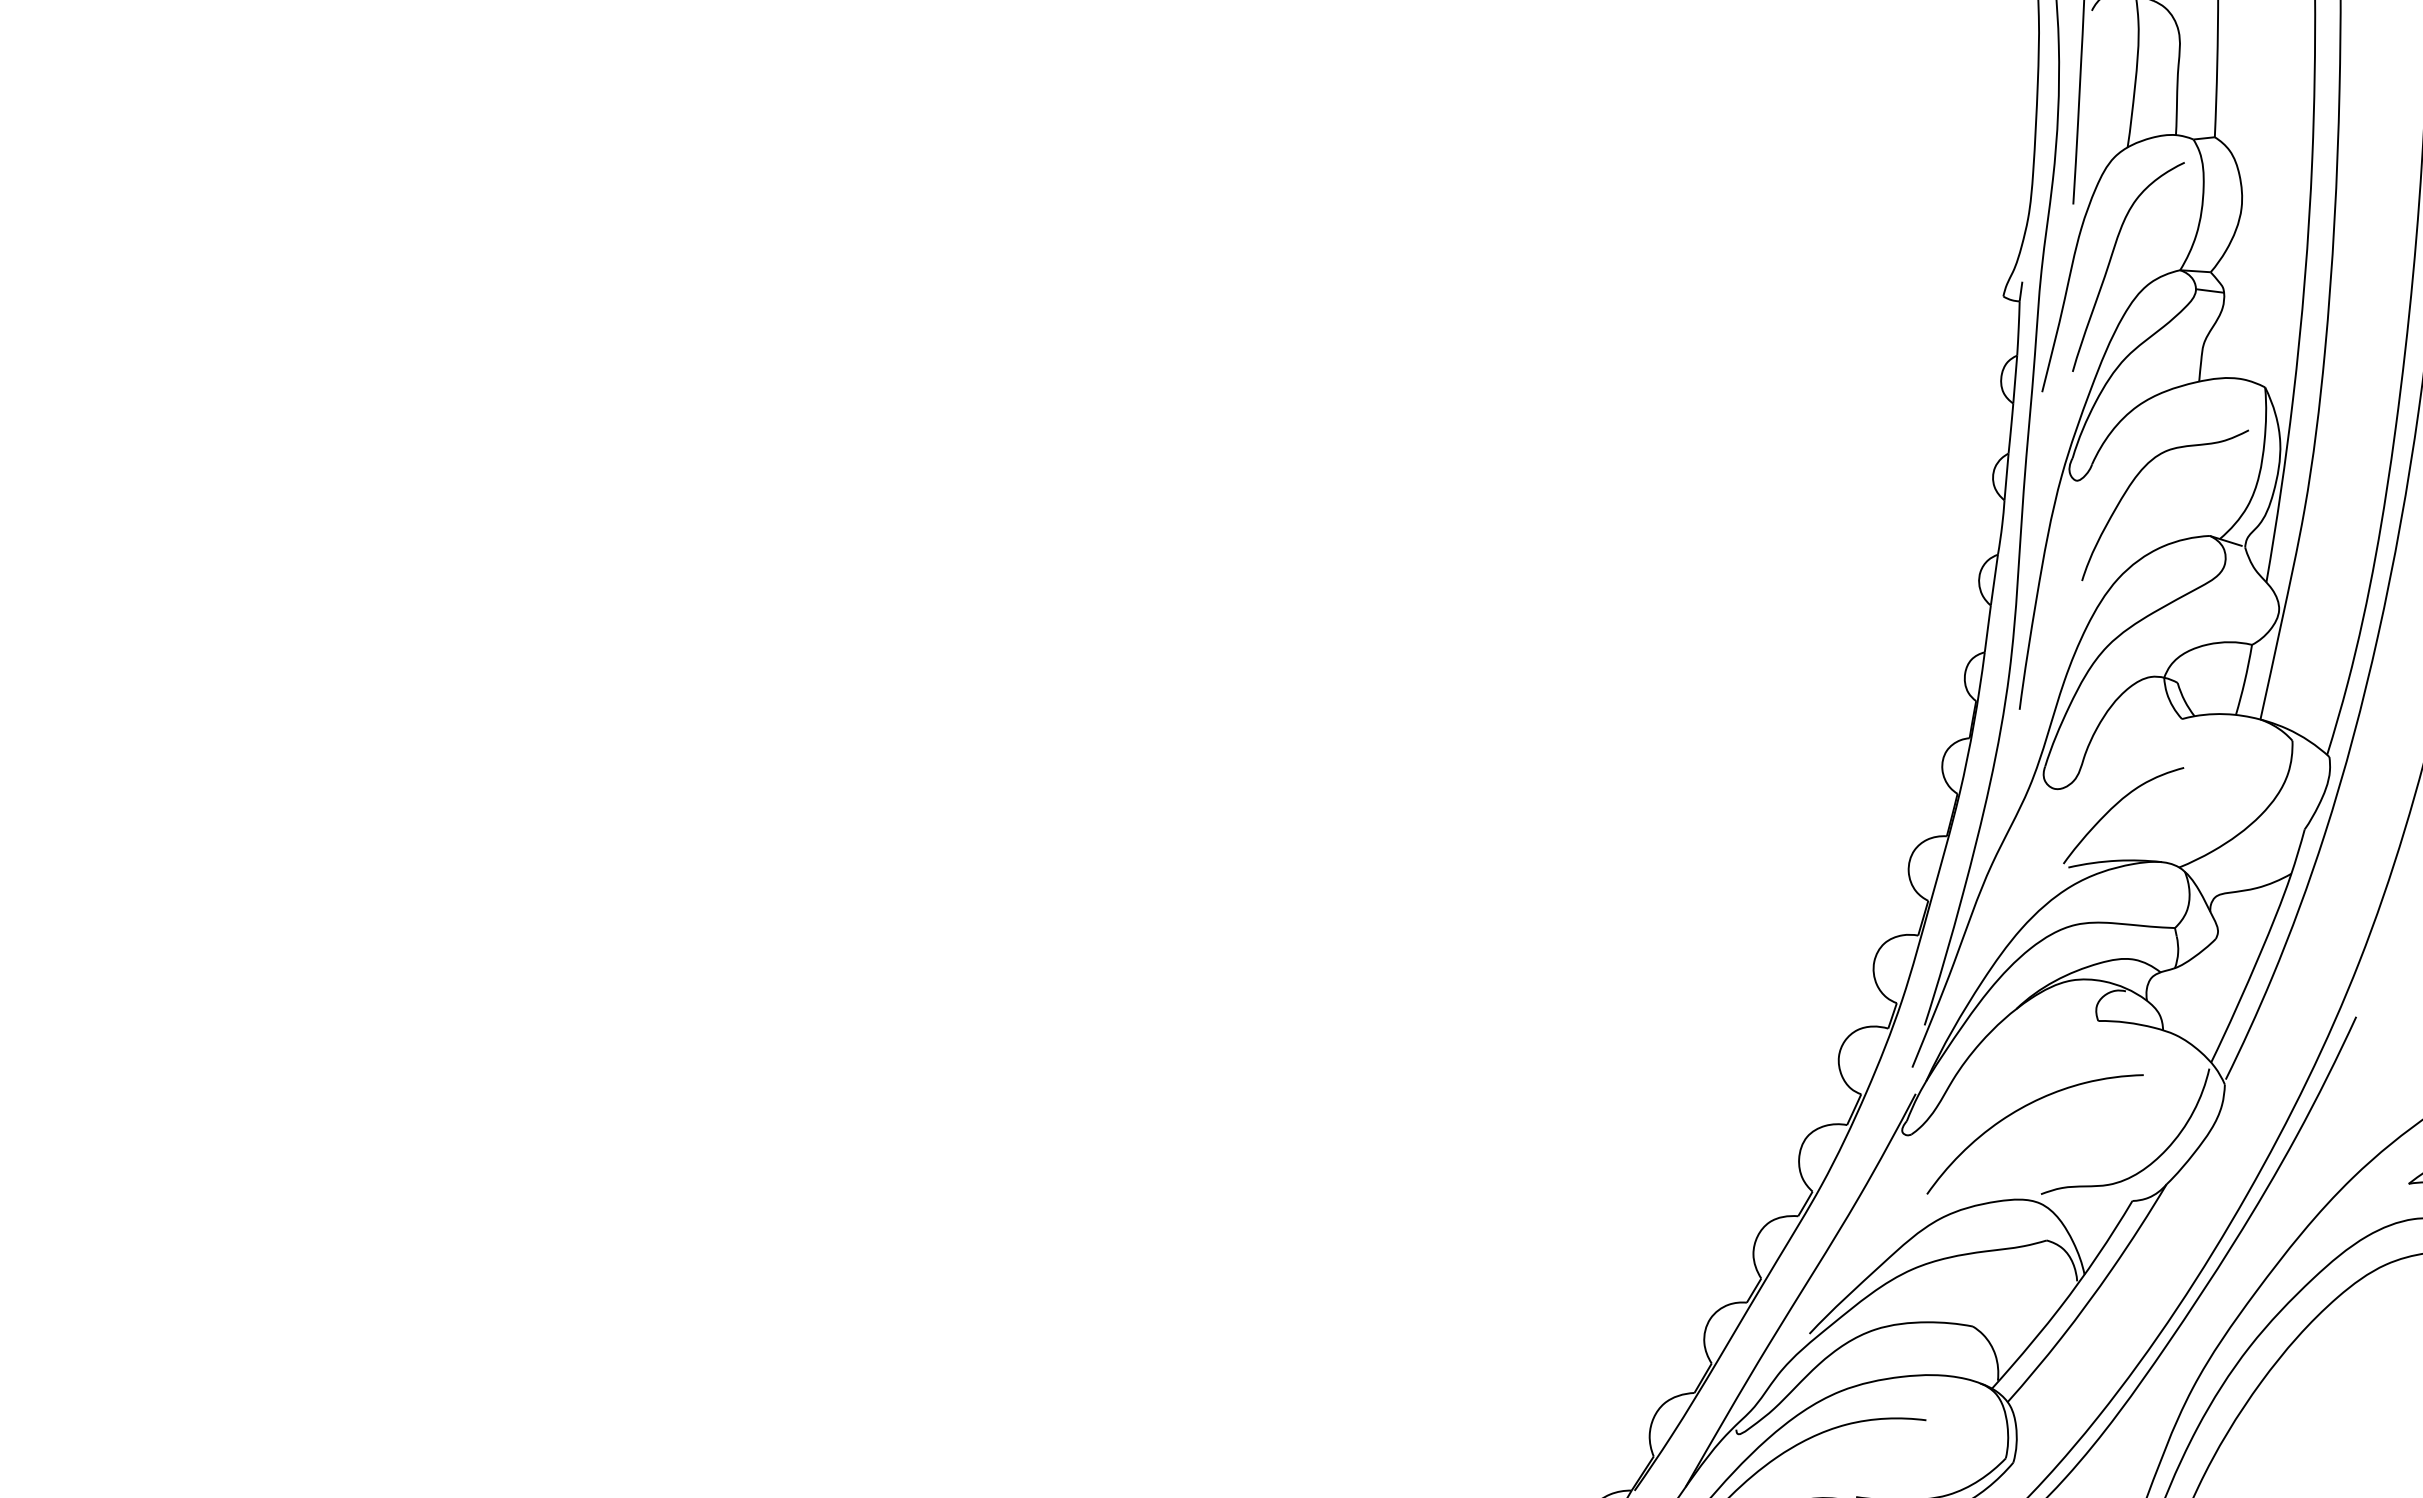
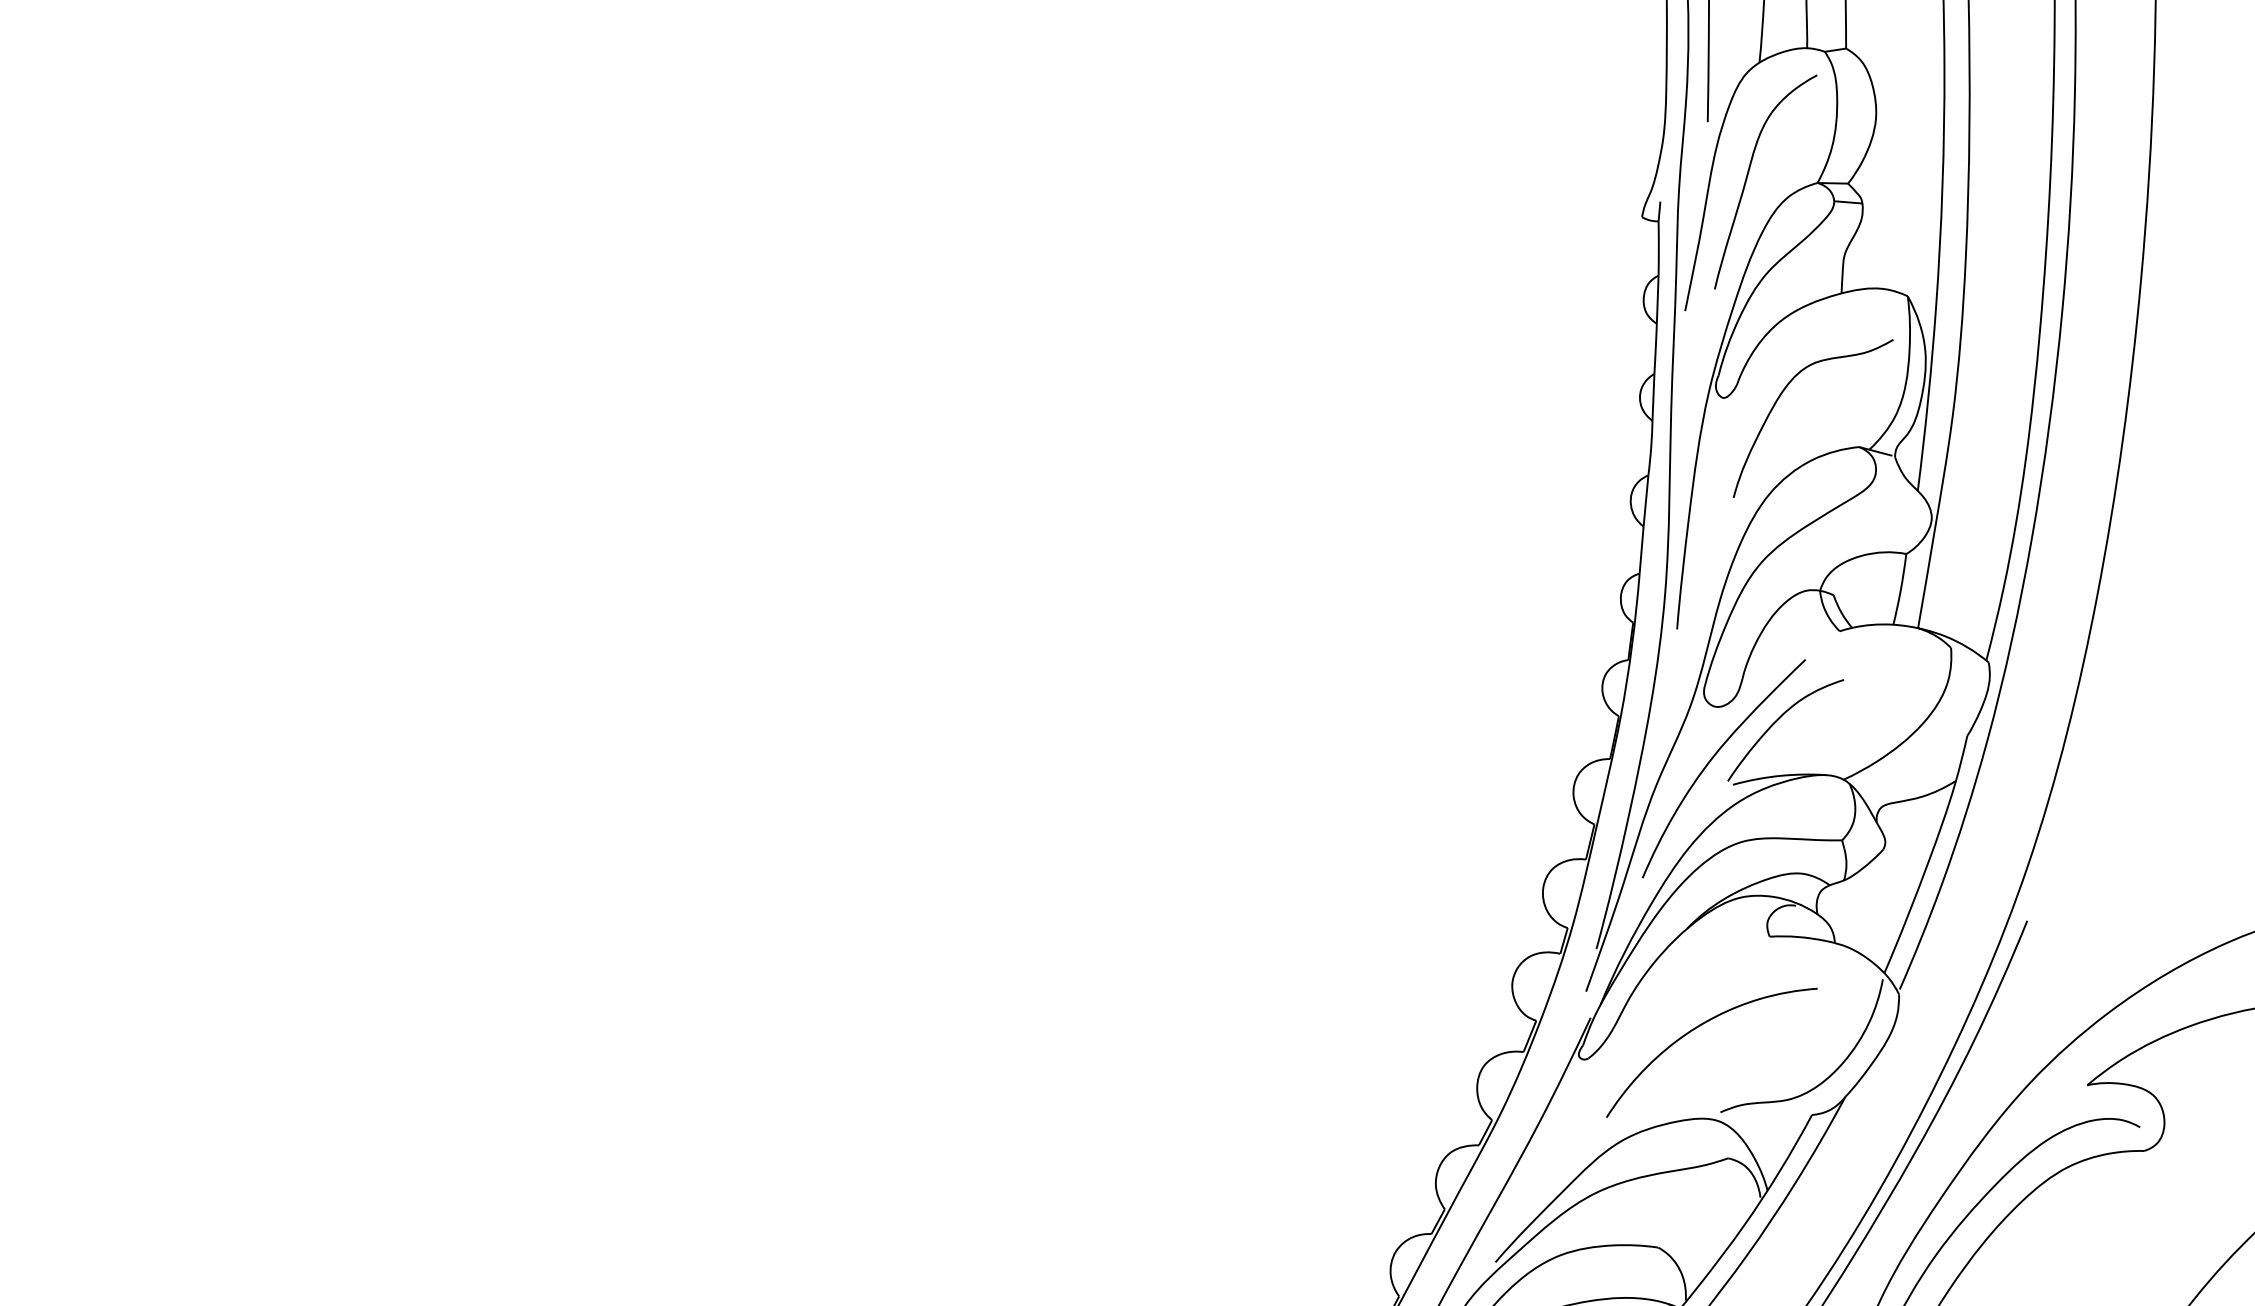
curve: (2049, 841) -> (1712, 759), added

